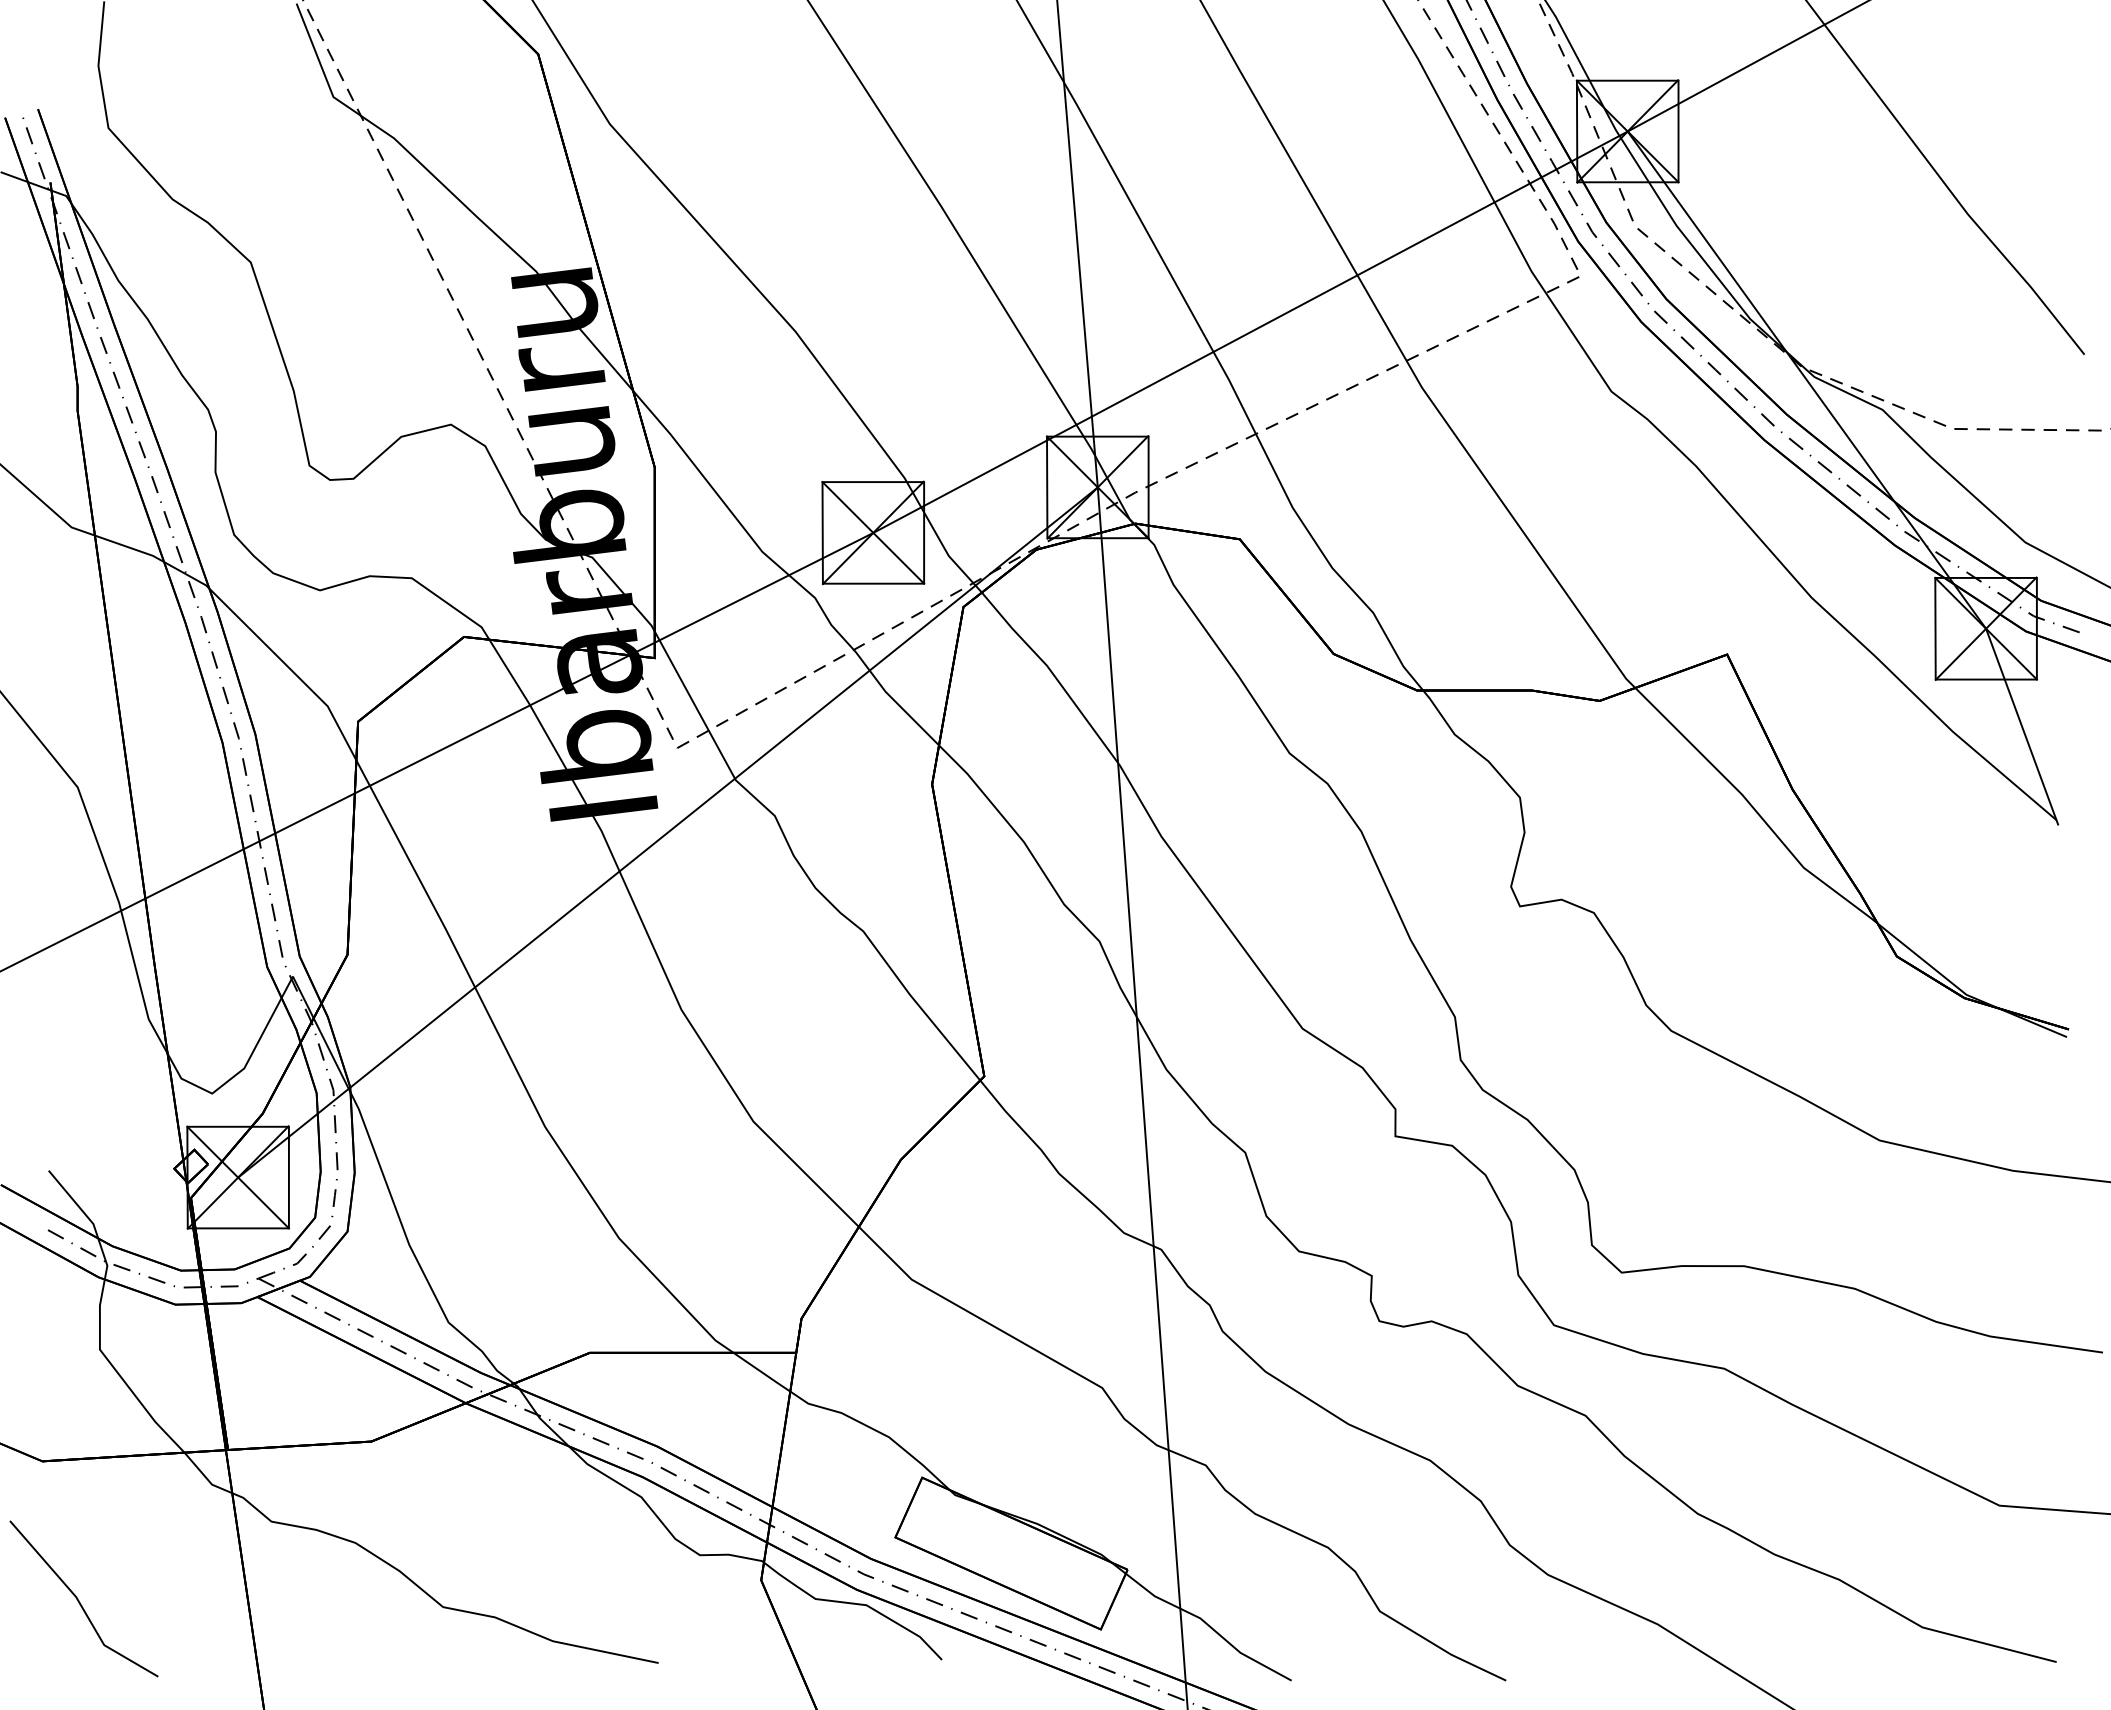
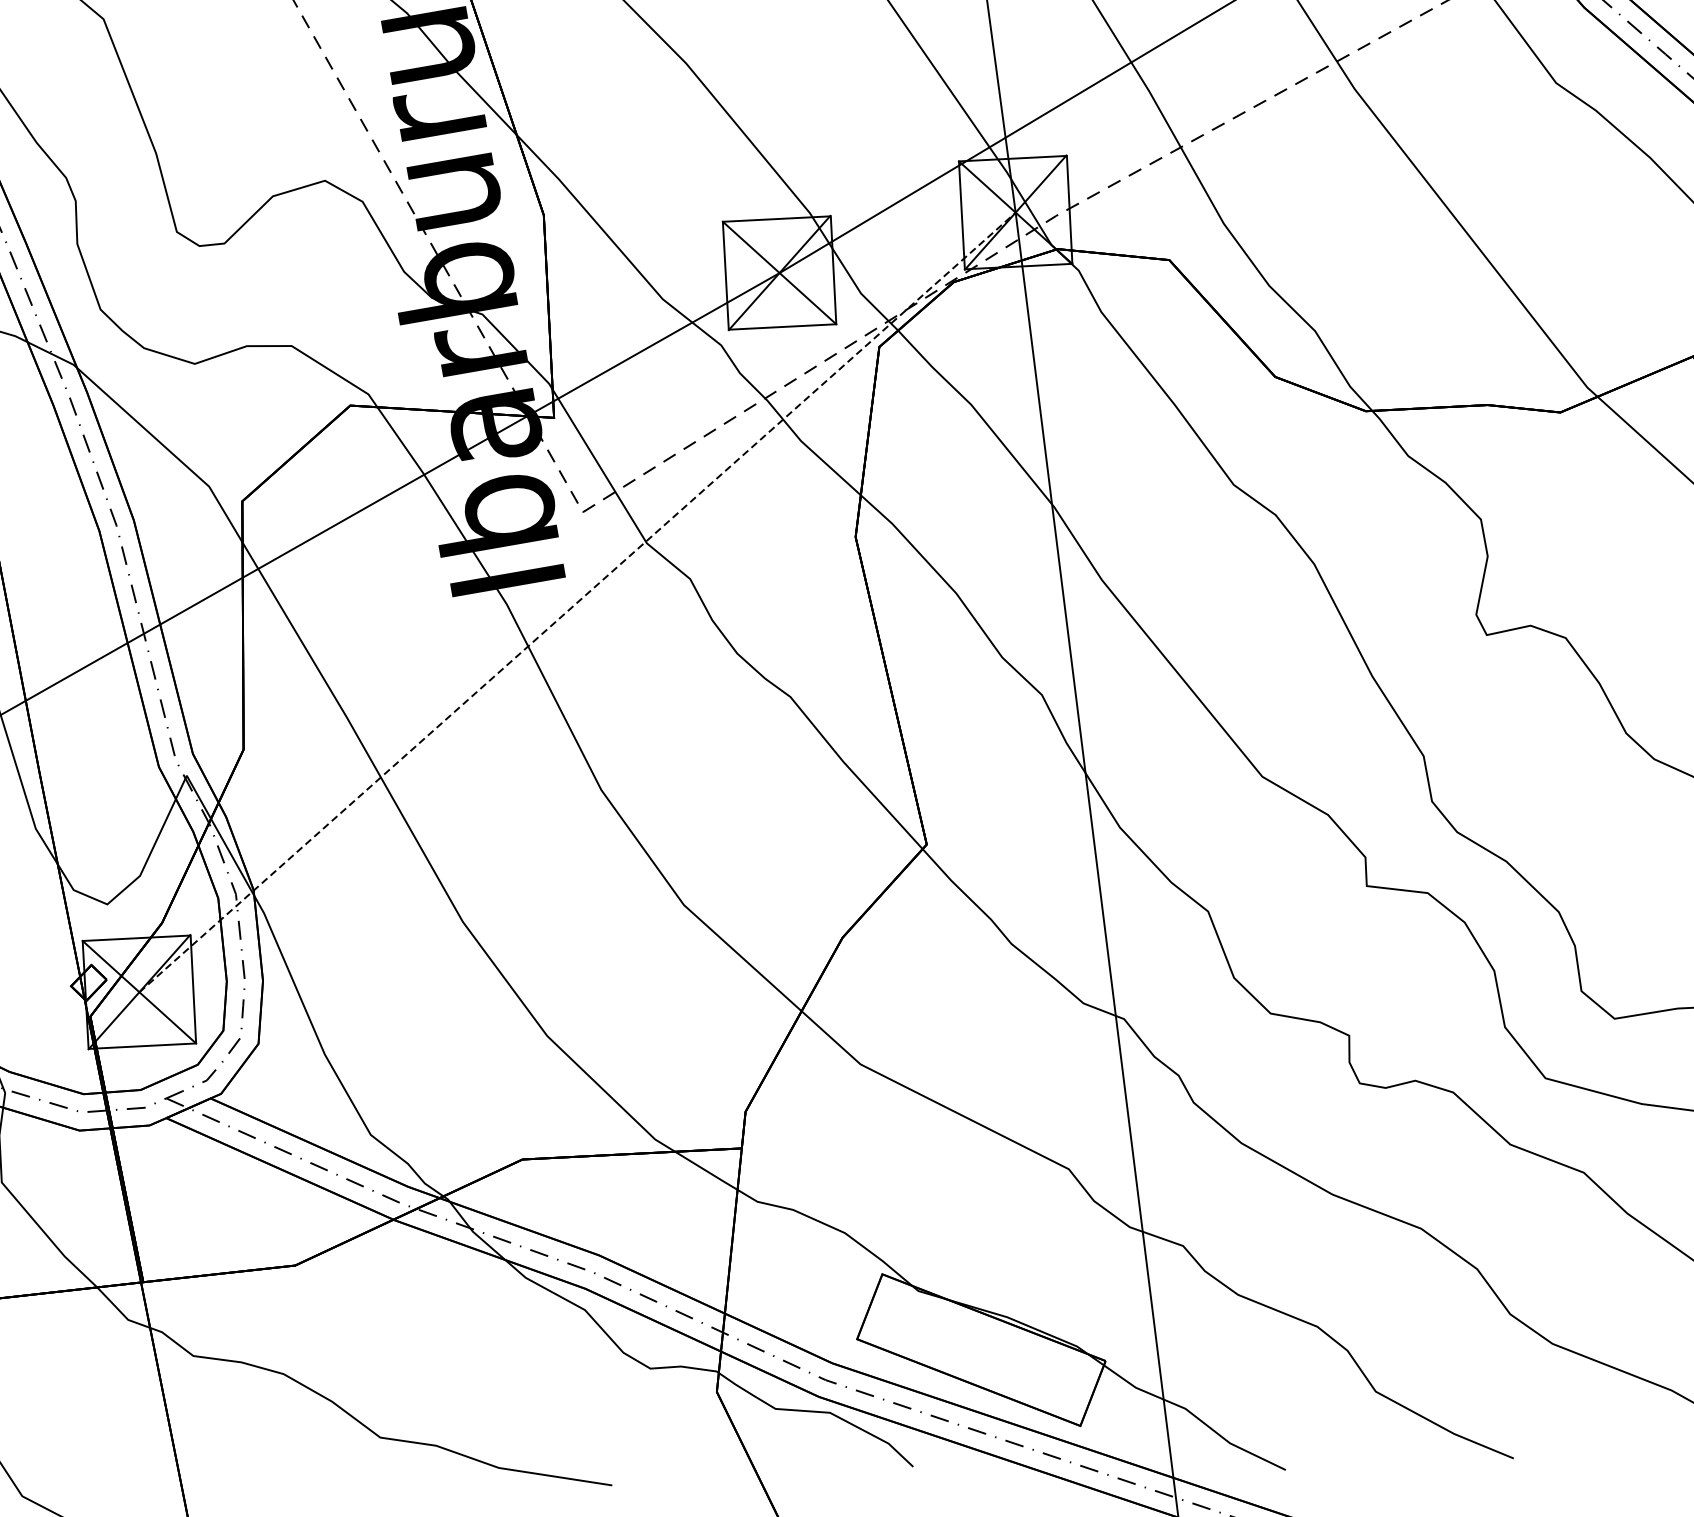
line: (668, 832) -> (578, 602), solid -> dashed

